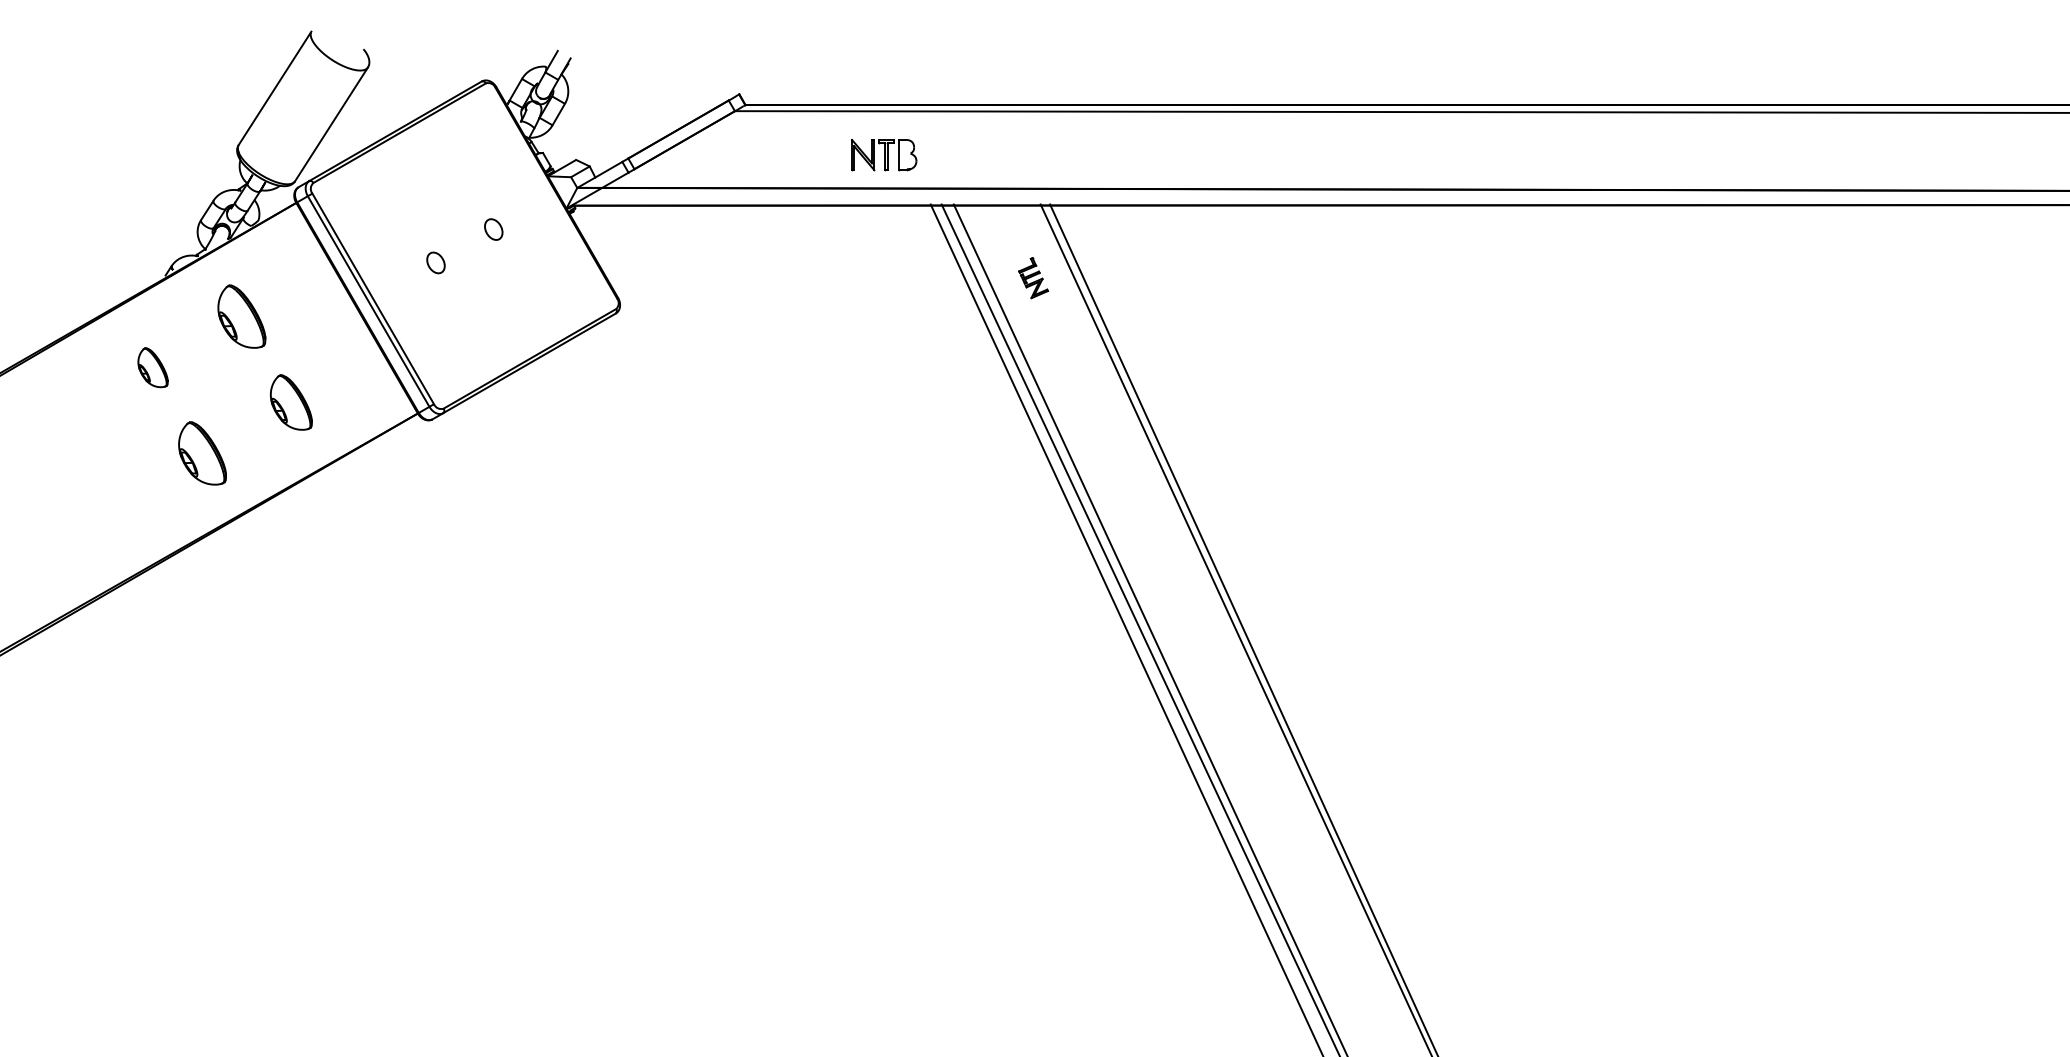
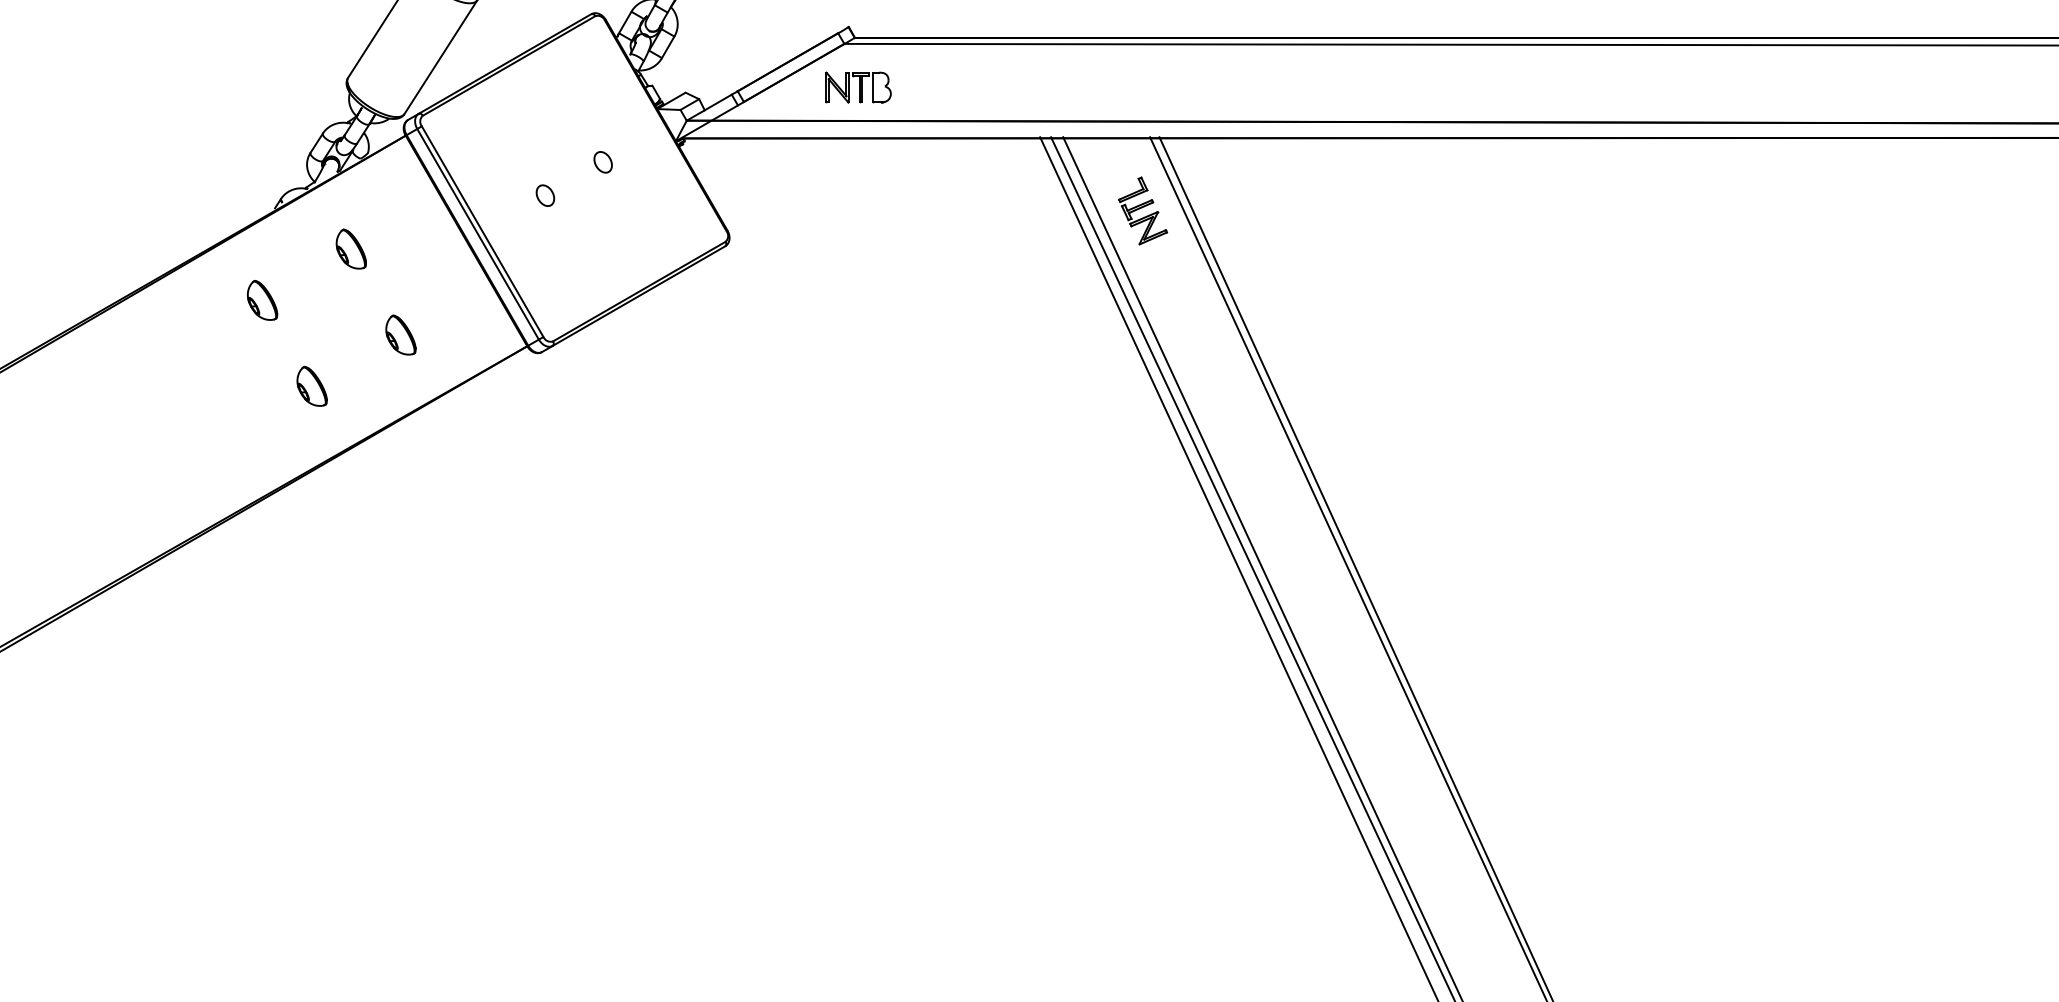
part: (884, 154) -> (858, 87), moved
part: (1033, 277) -> (1142, 210), size x1.67
part: (241, 315) -> (350, 248), size x0.62
part: (291, 401) -> (400, 334), size x0.71
part: (202, 453) -> (311, 386), size x0.62

